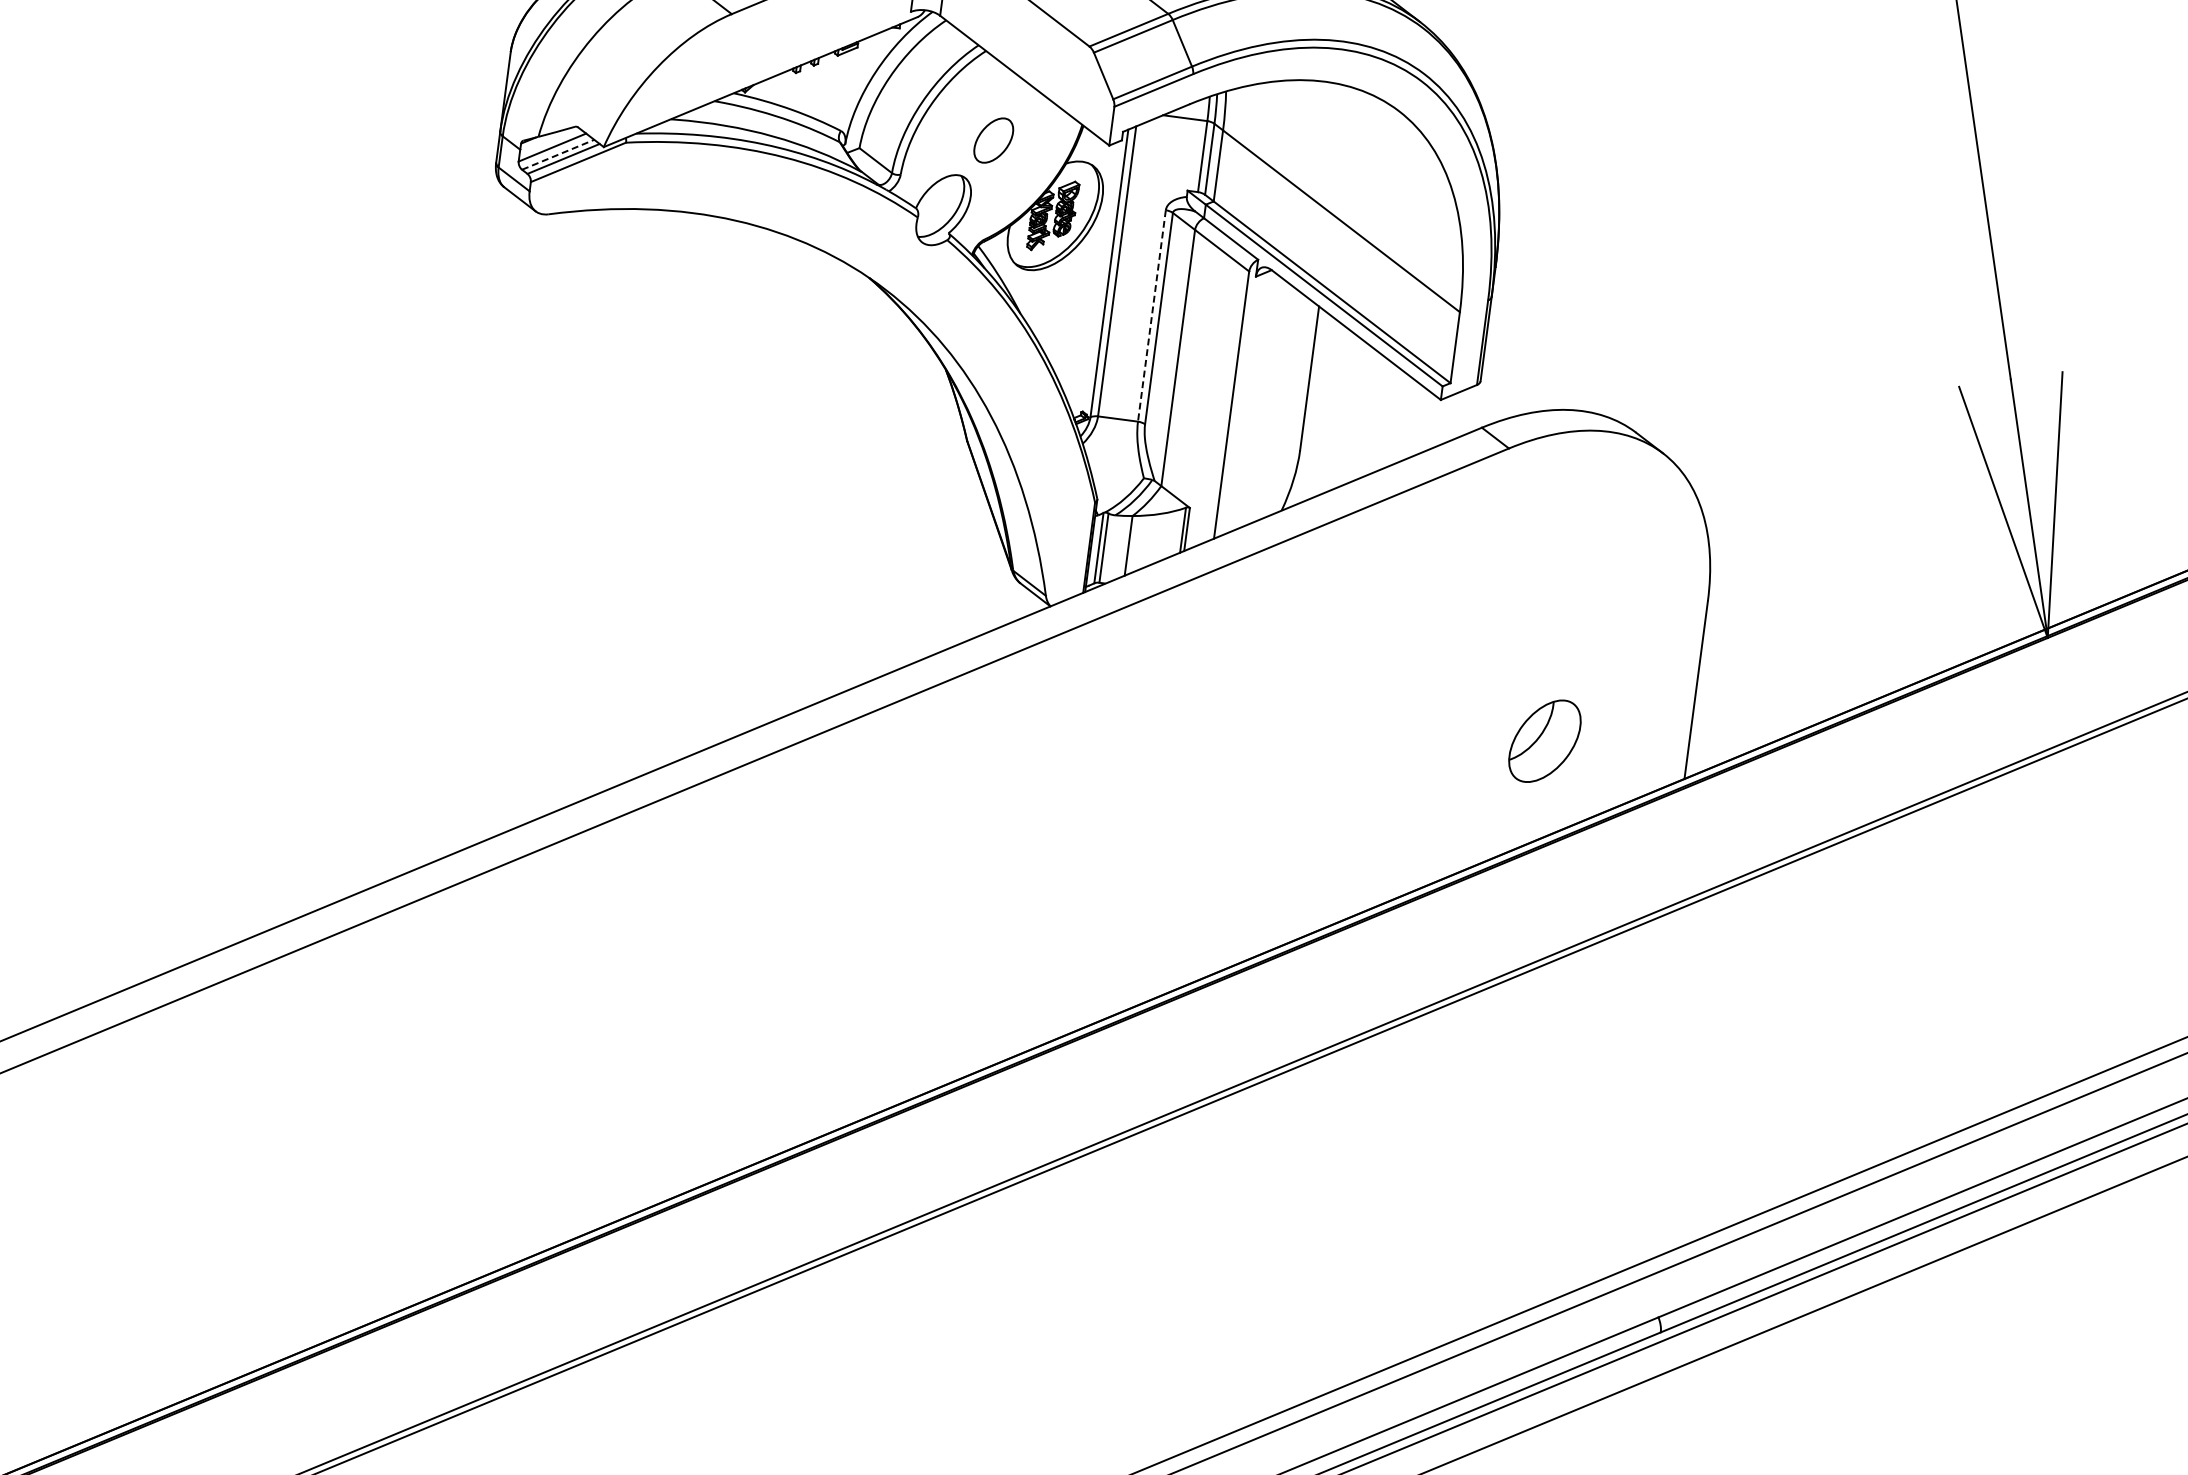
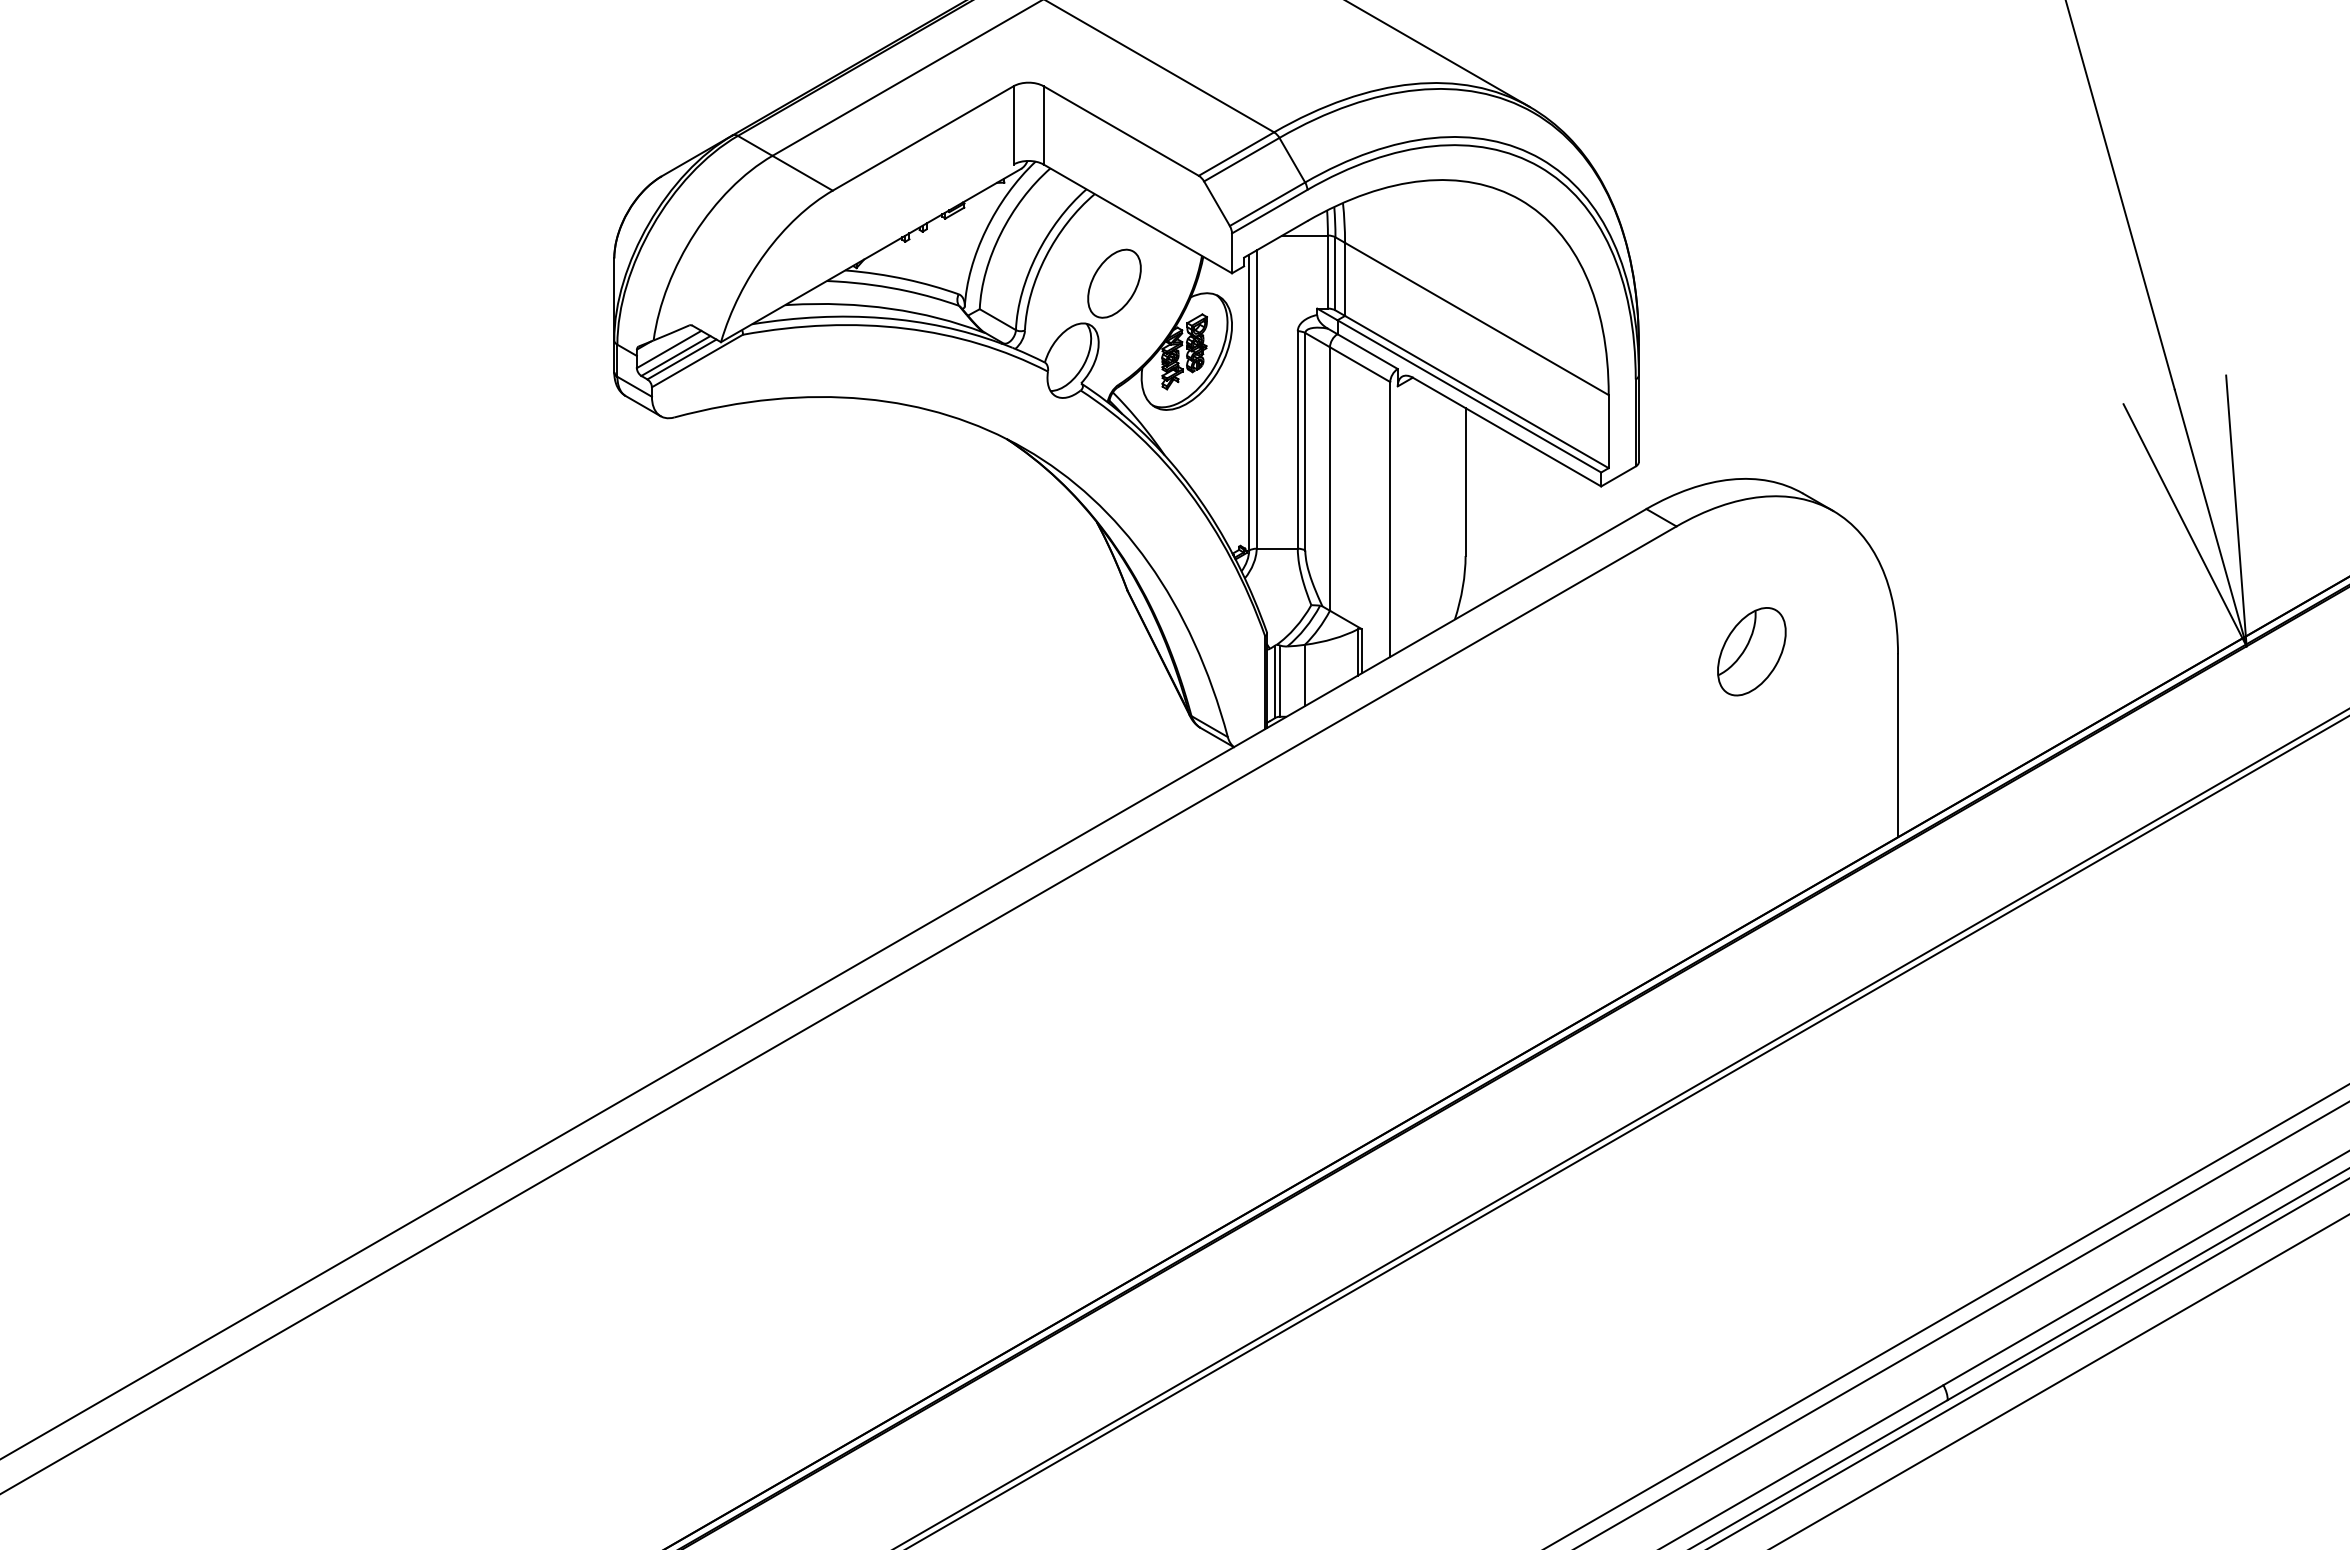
part: (993, 140) -> (1114, 283), size x1.43
line: (557, 155) -> (675, 356), dashed -> solid
line: (1151, 315) -> (1297, 439), dashed -> solid
part: (1544, 740) -> (1751, 651), moved

